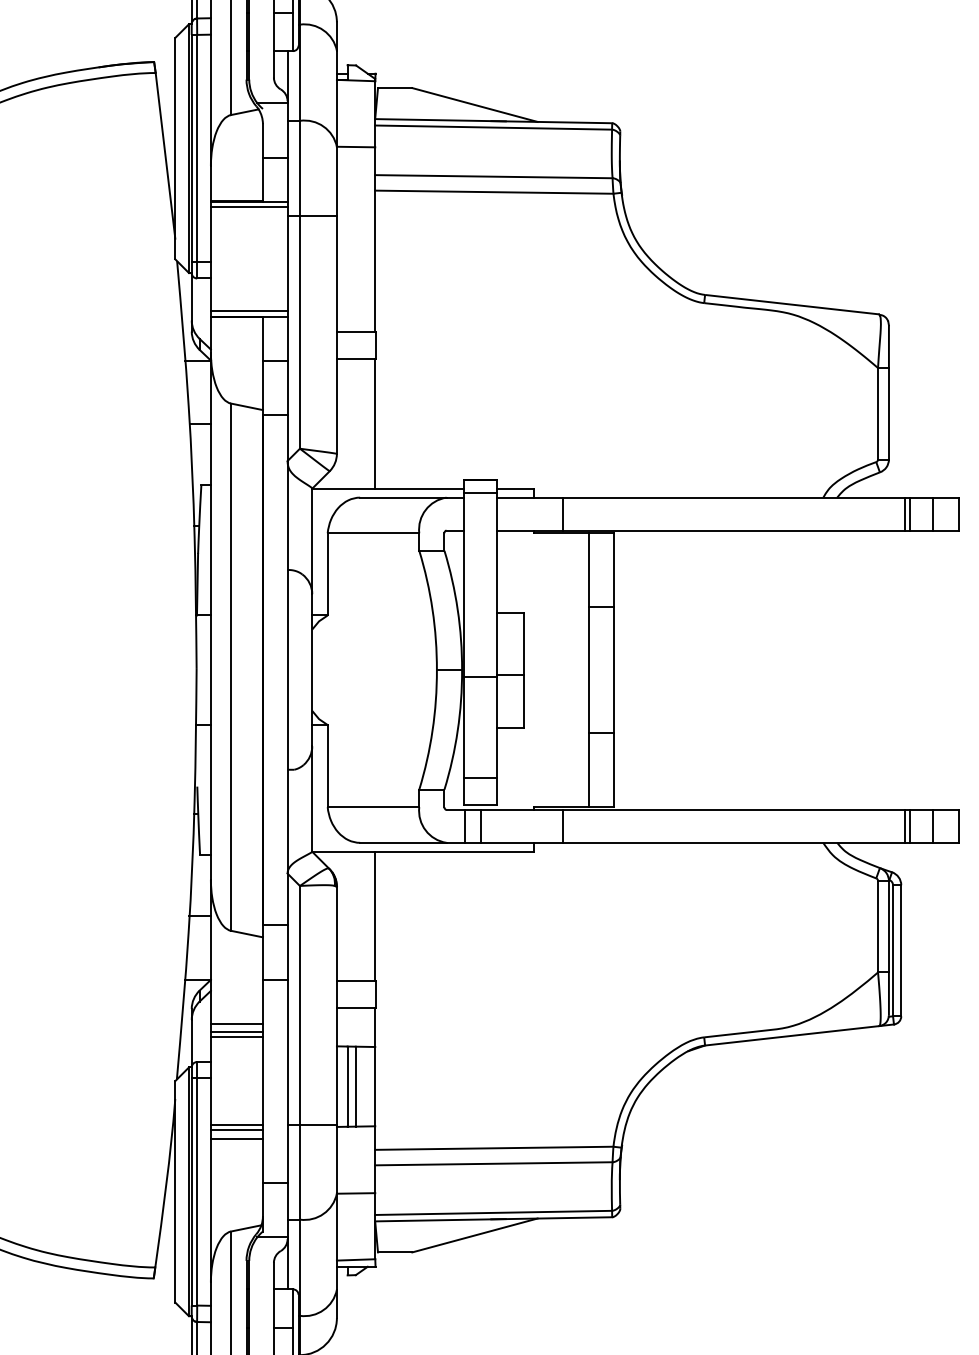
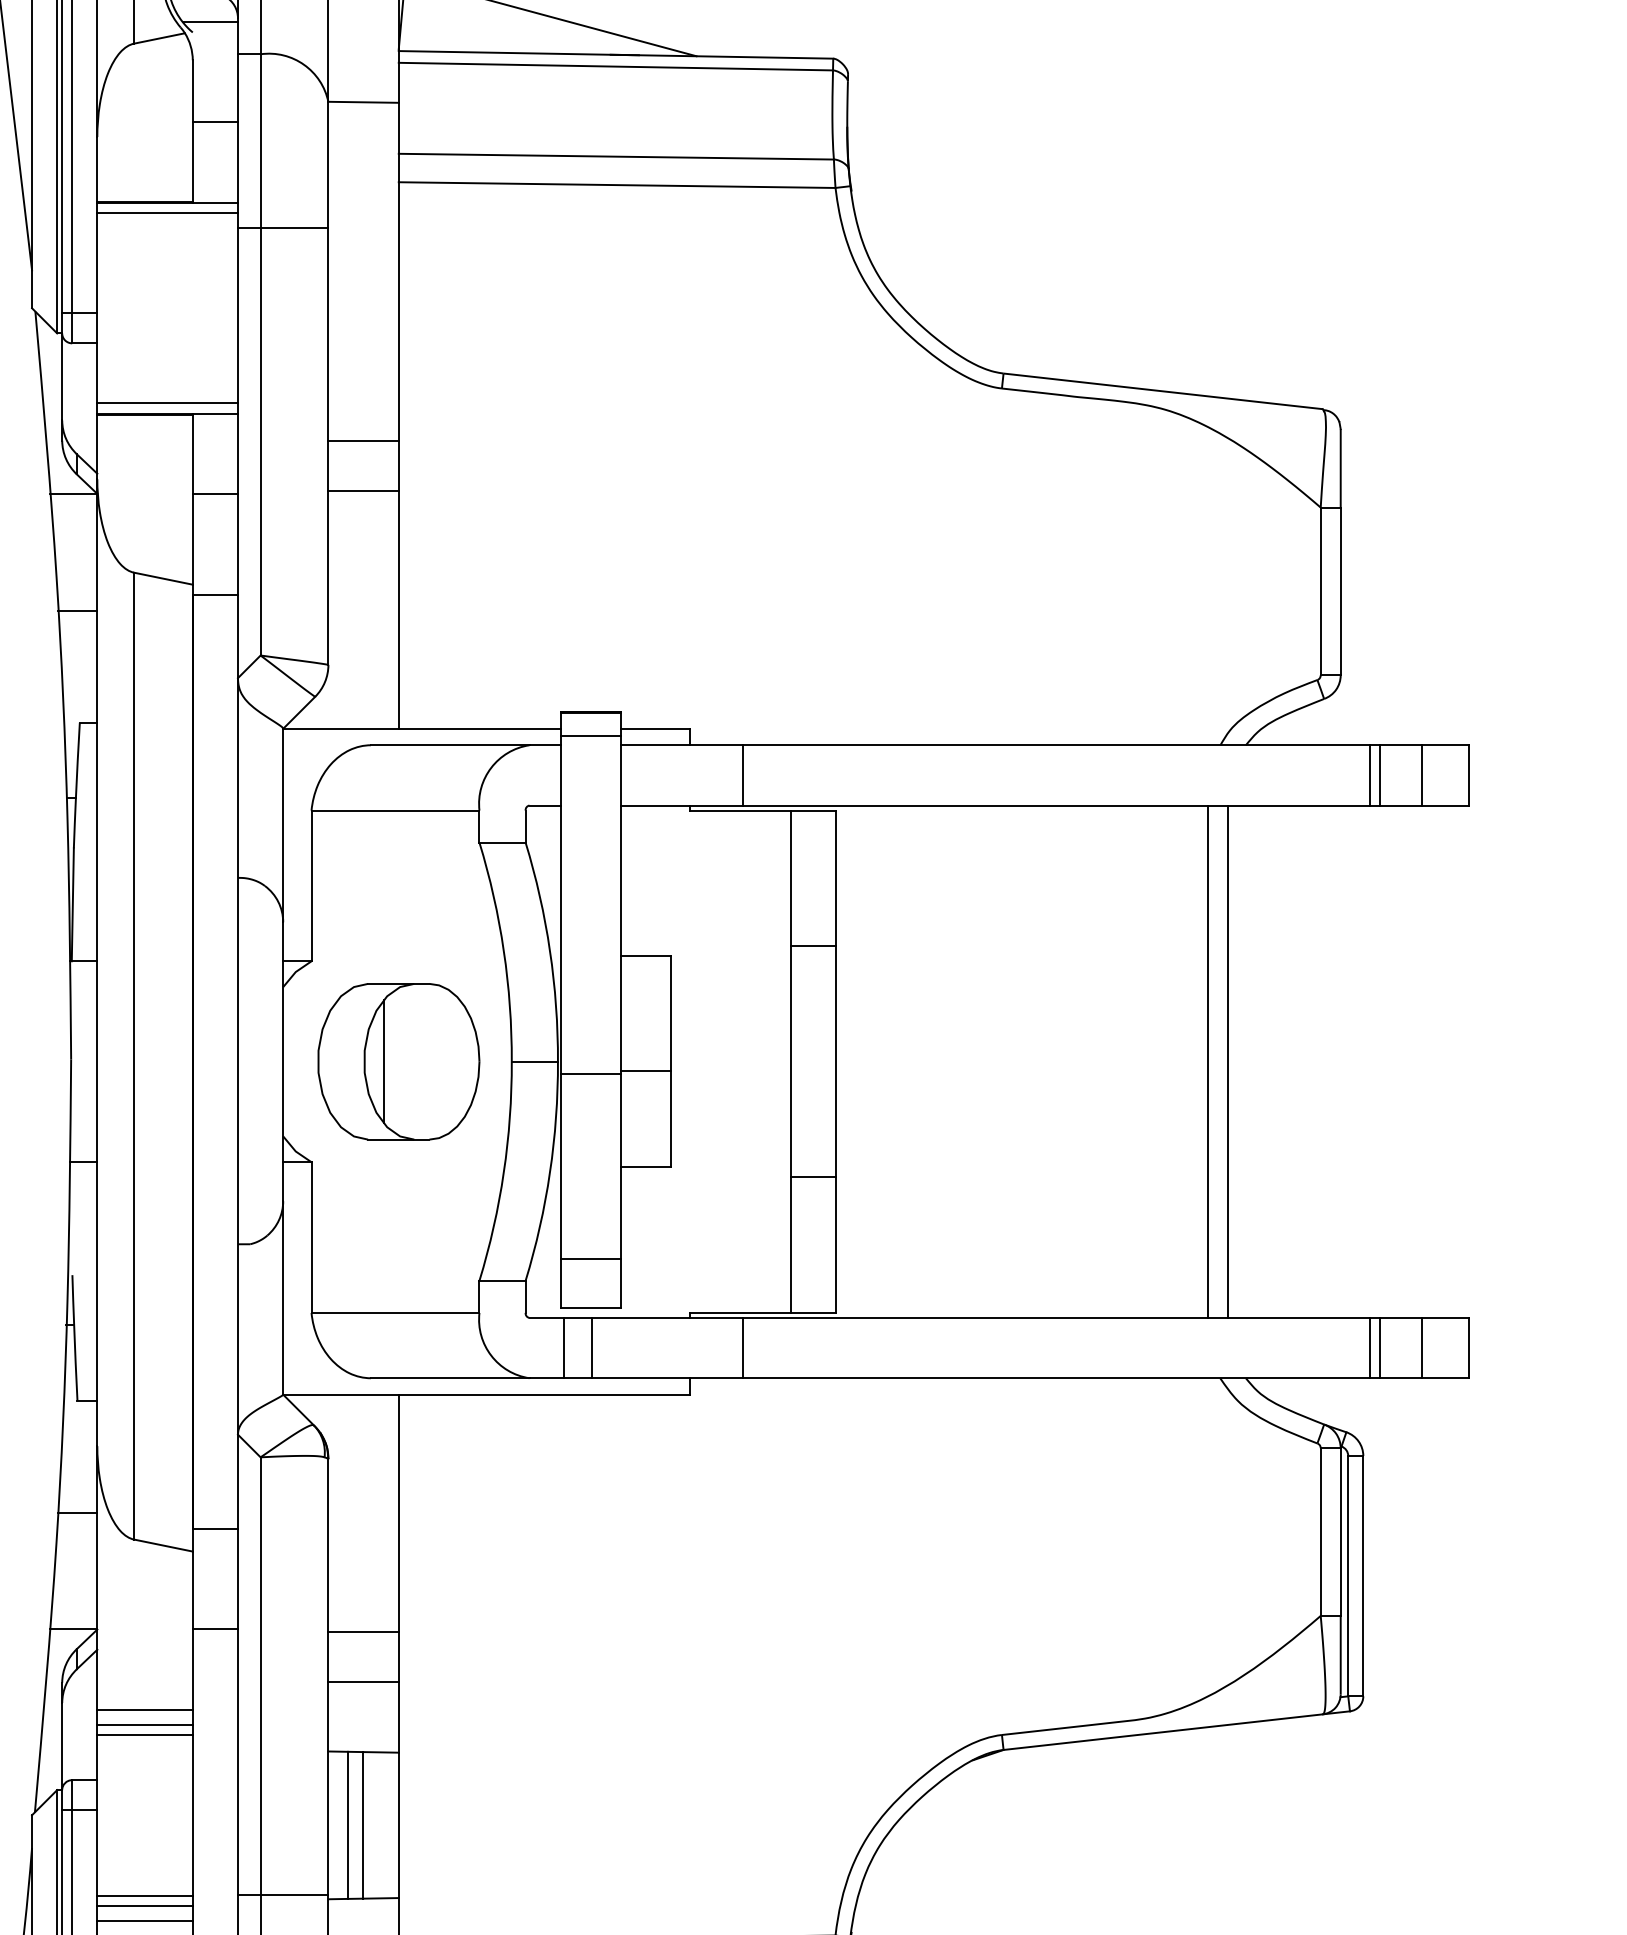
line: (816, 669) -> (1207, 1060), added
line: (827, 669) -> (1228, 1060), added
part: (375, 670) -> (399, 1062), added

